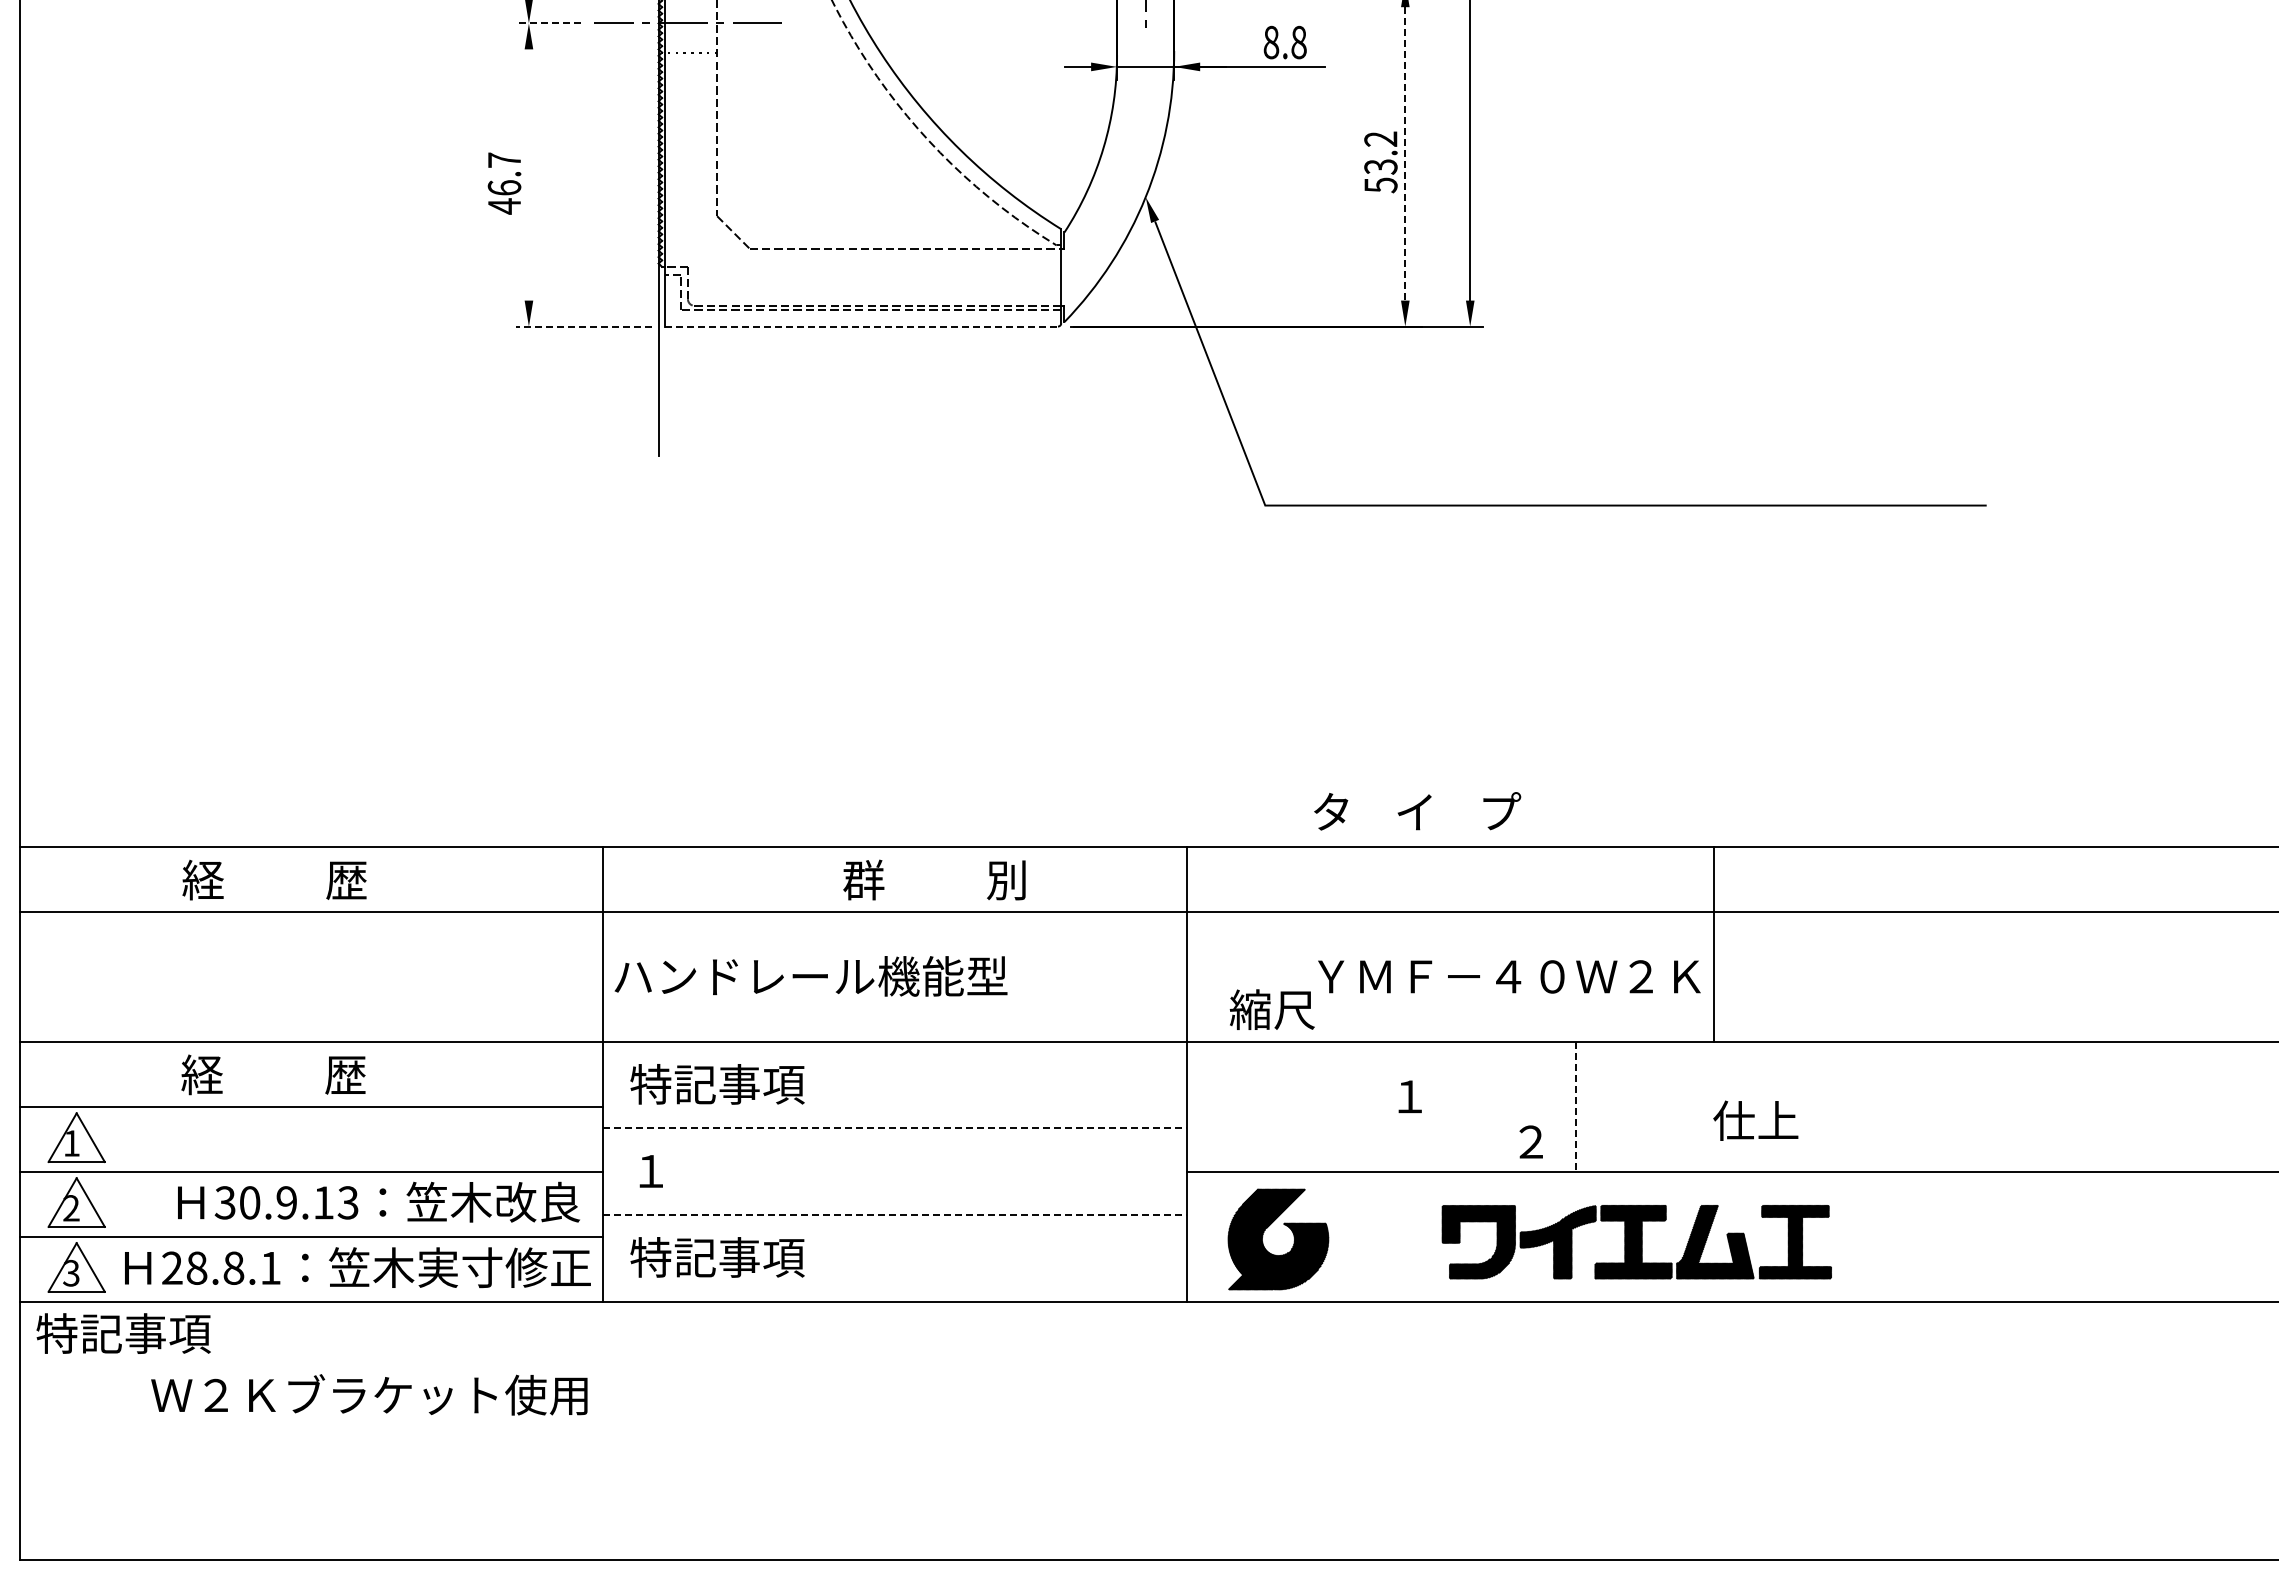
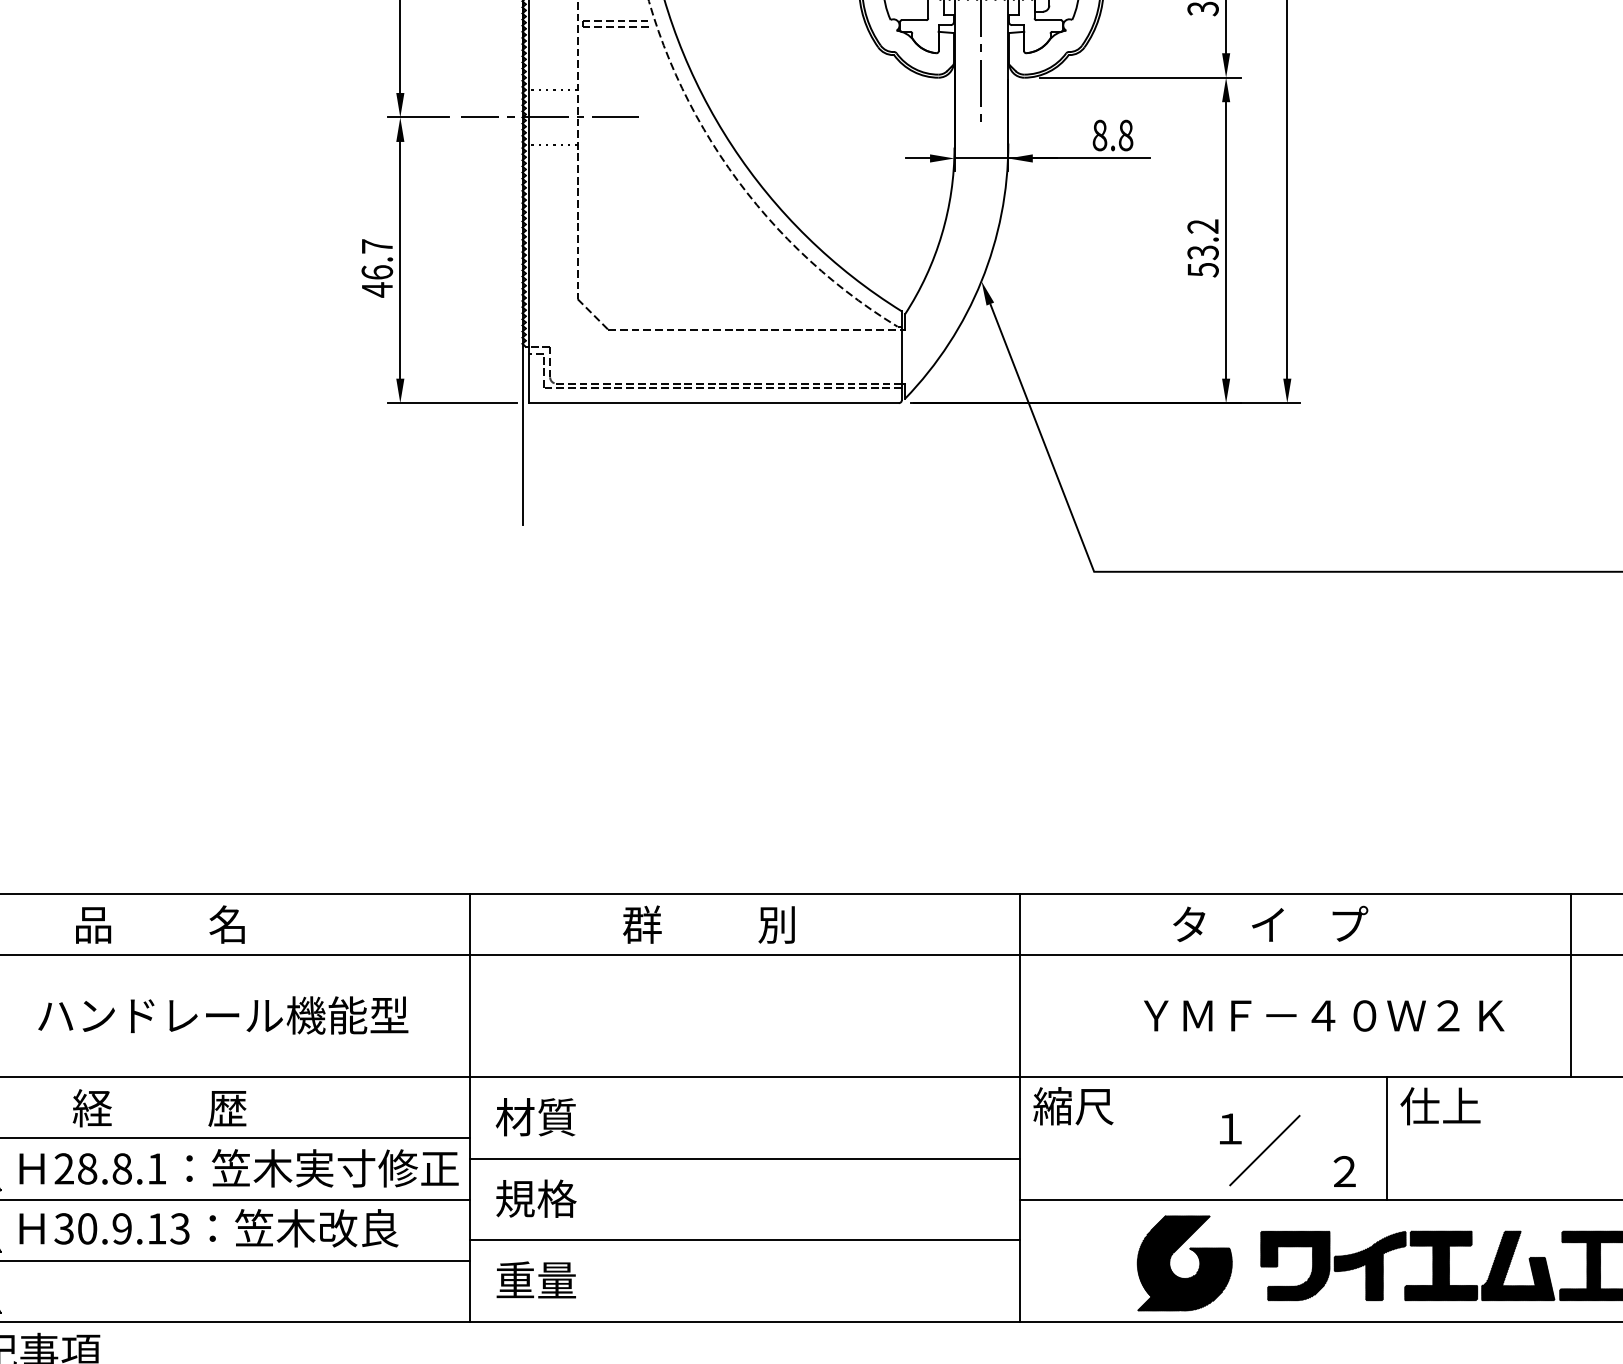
line: (547, 23) -> (417, 117), dashed -> solid
line: (1405, 153) -> (1226, 240), dashed -> solid
line: (528, 174) -> (399, 259), added
line: (583, 326) -> (451, 403), dashed -> solid
line: (862, 326) -> (714, 403), dashed -> solid
text: (1417, 811) -> (1270, 924), moved
text: (274, 879) -> (160, 924), 経          歴 -> 品          名
text: (934, 879) -> (708, 924), moved
line: (1714, 944) -> (1571, 985), moved
text: (810, 976) -> (222, 1015), moved
text: (1271, 1009) -> (1072, 1106), moved
text: (717, 1084) -> (577, 1117), 特記事項 -> 材質
line: (1576, 1106) -> (1387, 1138), dashed -> solid
line: (1446, 1119) -> (1264, 1150), added
text: (1755, 1120) -> (1440, 1106), moved
line: (895, 1128) -> (745, 1158), dashed -> solid
text: (673, 1170) -> (536, 1198), １ -> 規格
text: (379, 1201) -> (209, 1227), moved
line: (895, 1215) -> (745, 1240), dashed -> solid
part: (1293, 1237) -> (1198, 1261), moved
text: (717, 1257) -> (577, 1280), 特記事項 -> 重量
text: (357, 1267) -> (238, 1168), moved

